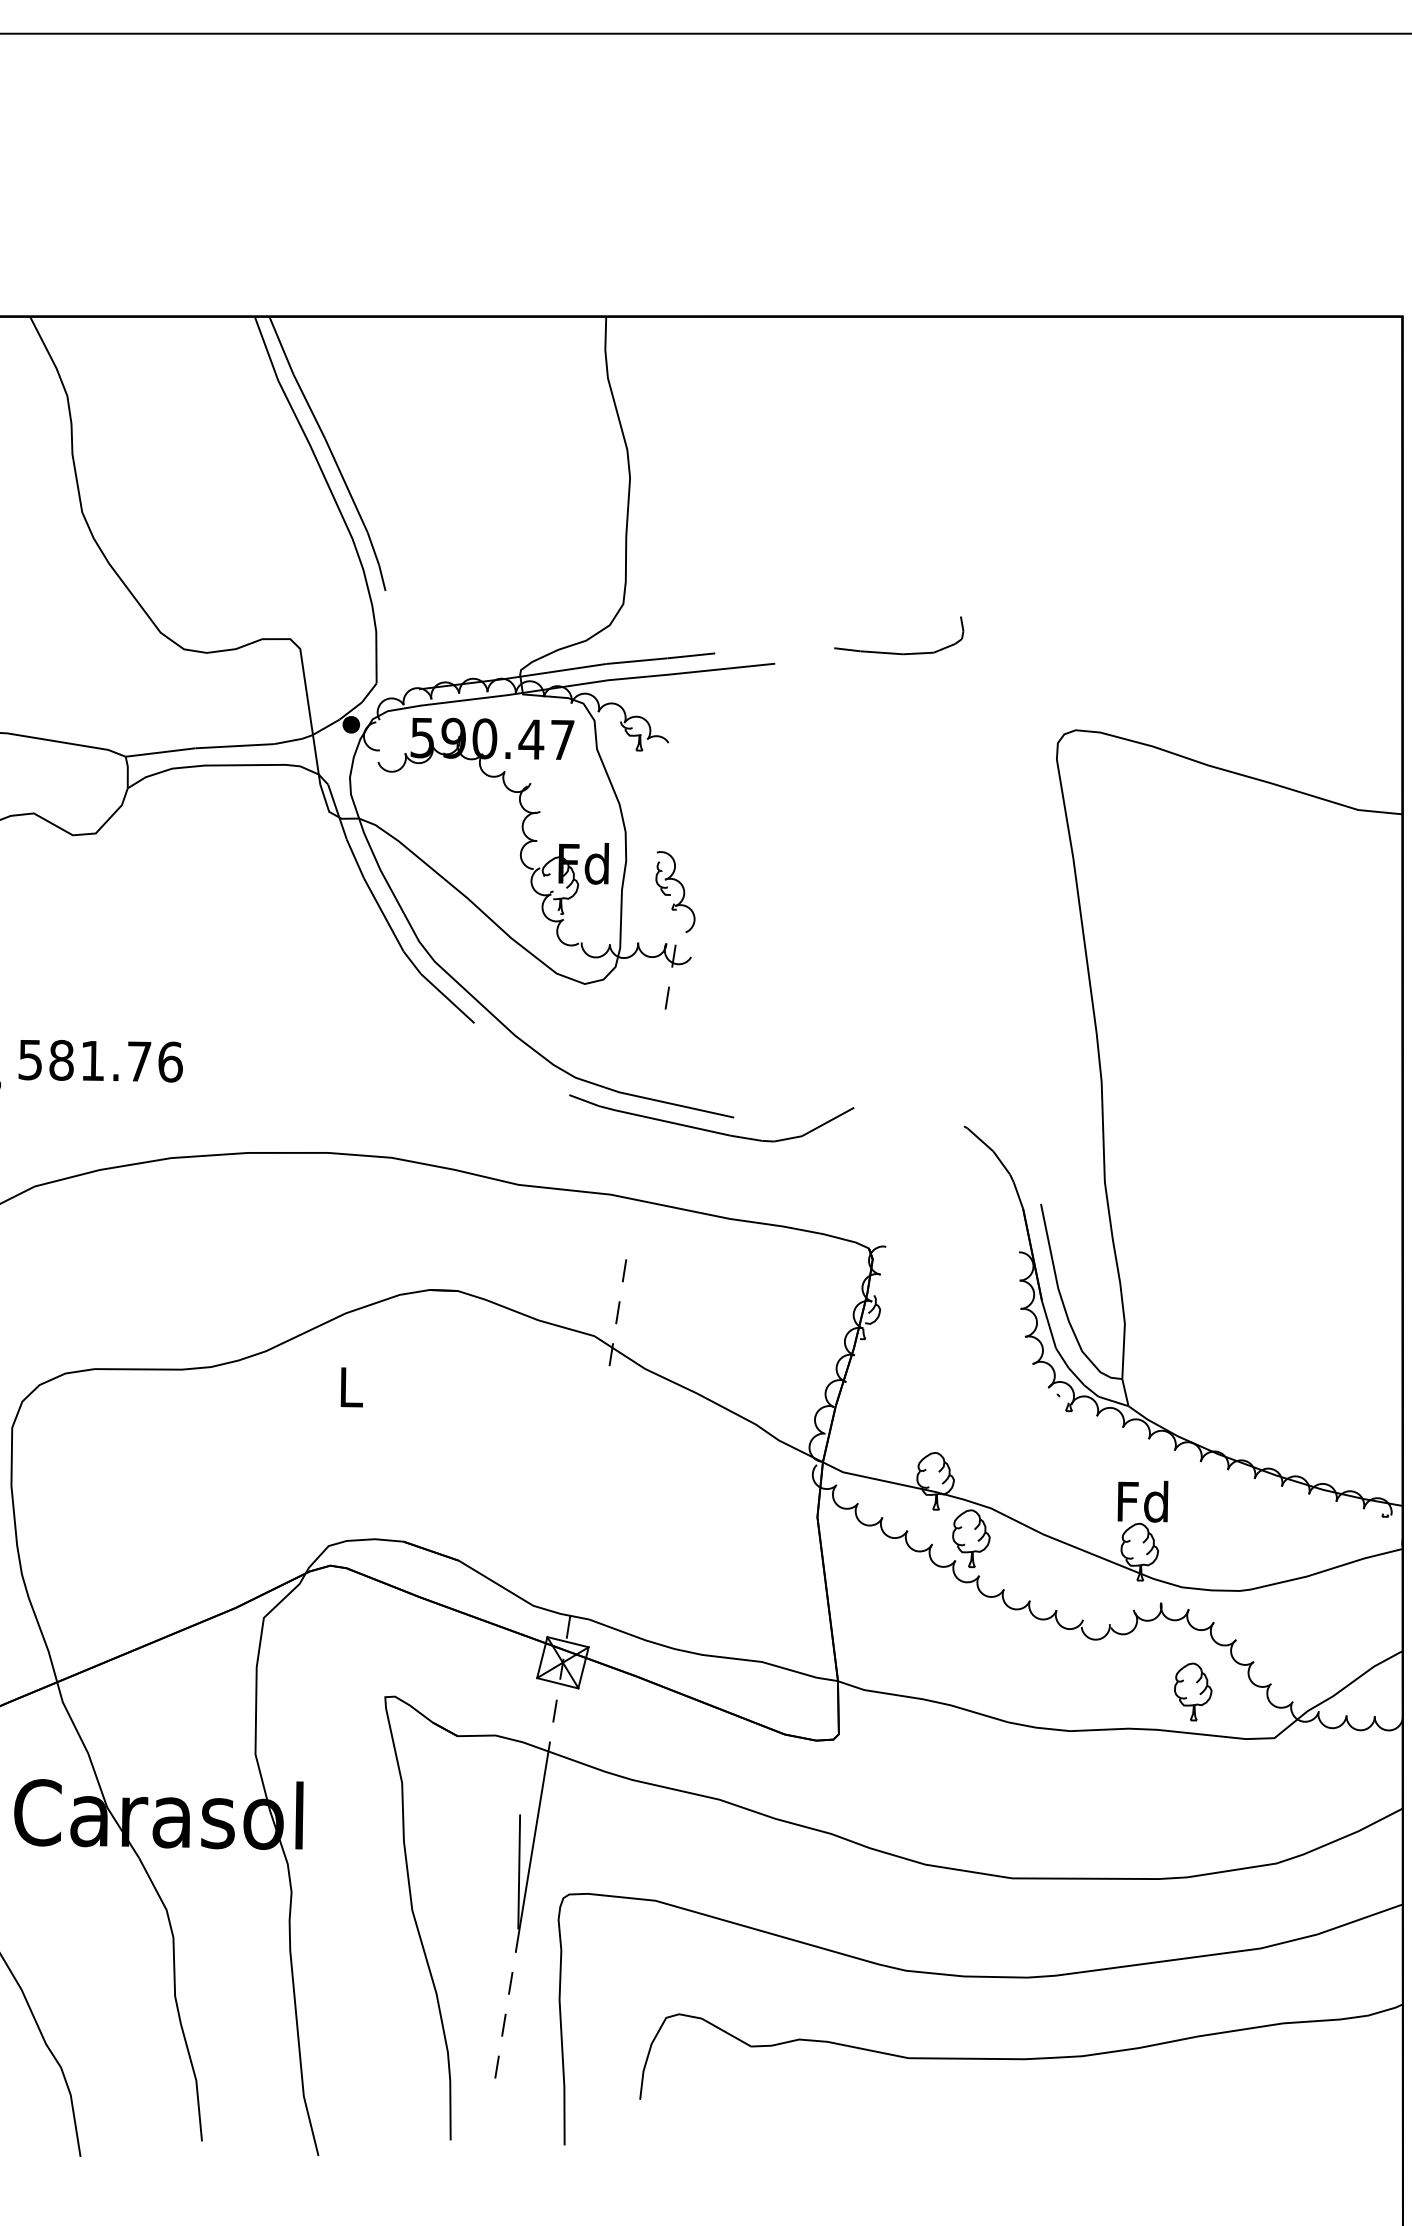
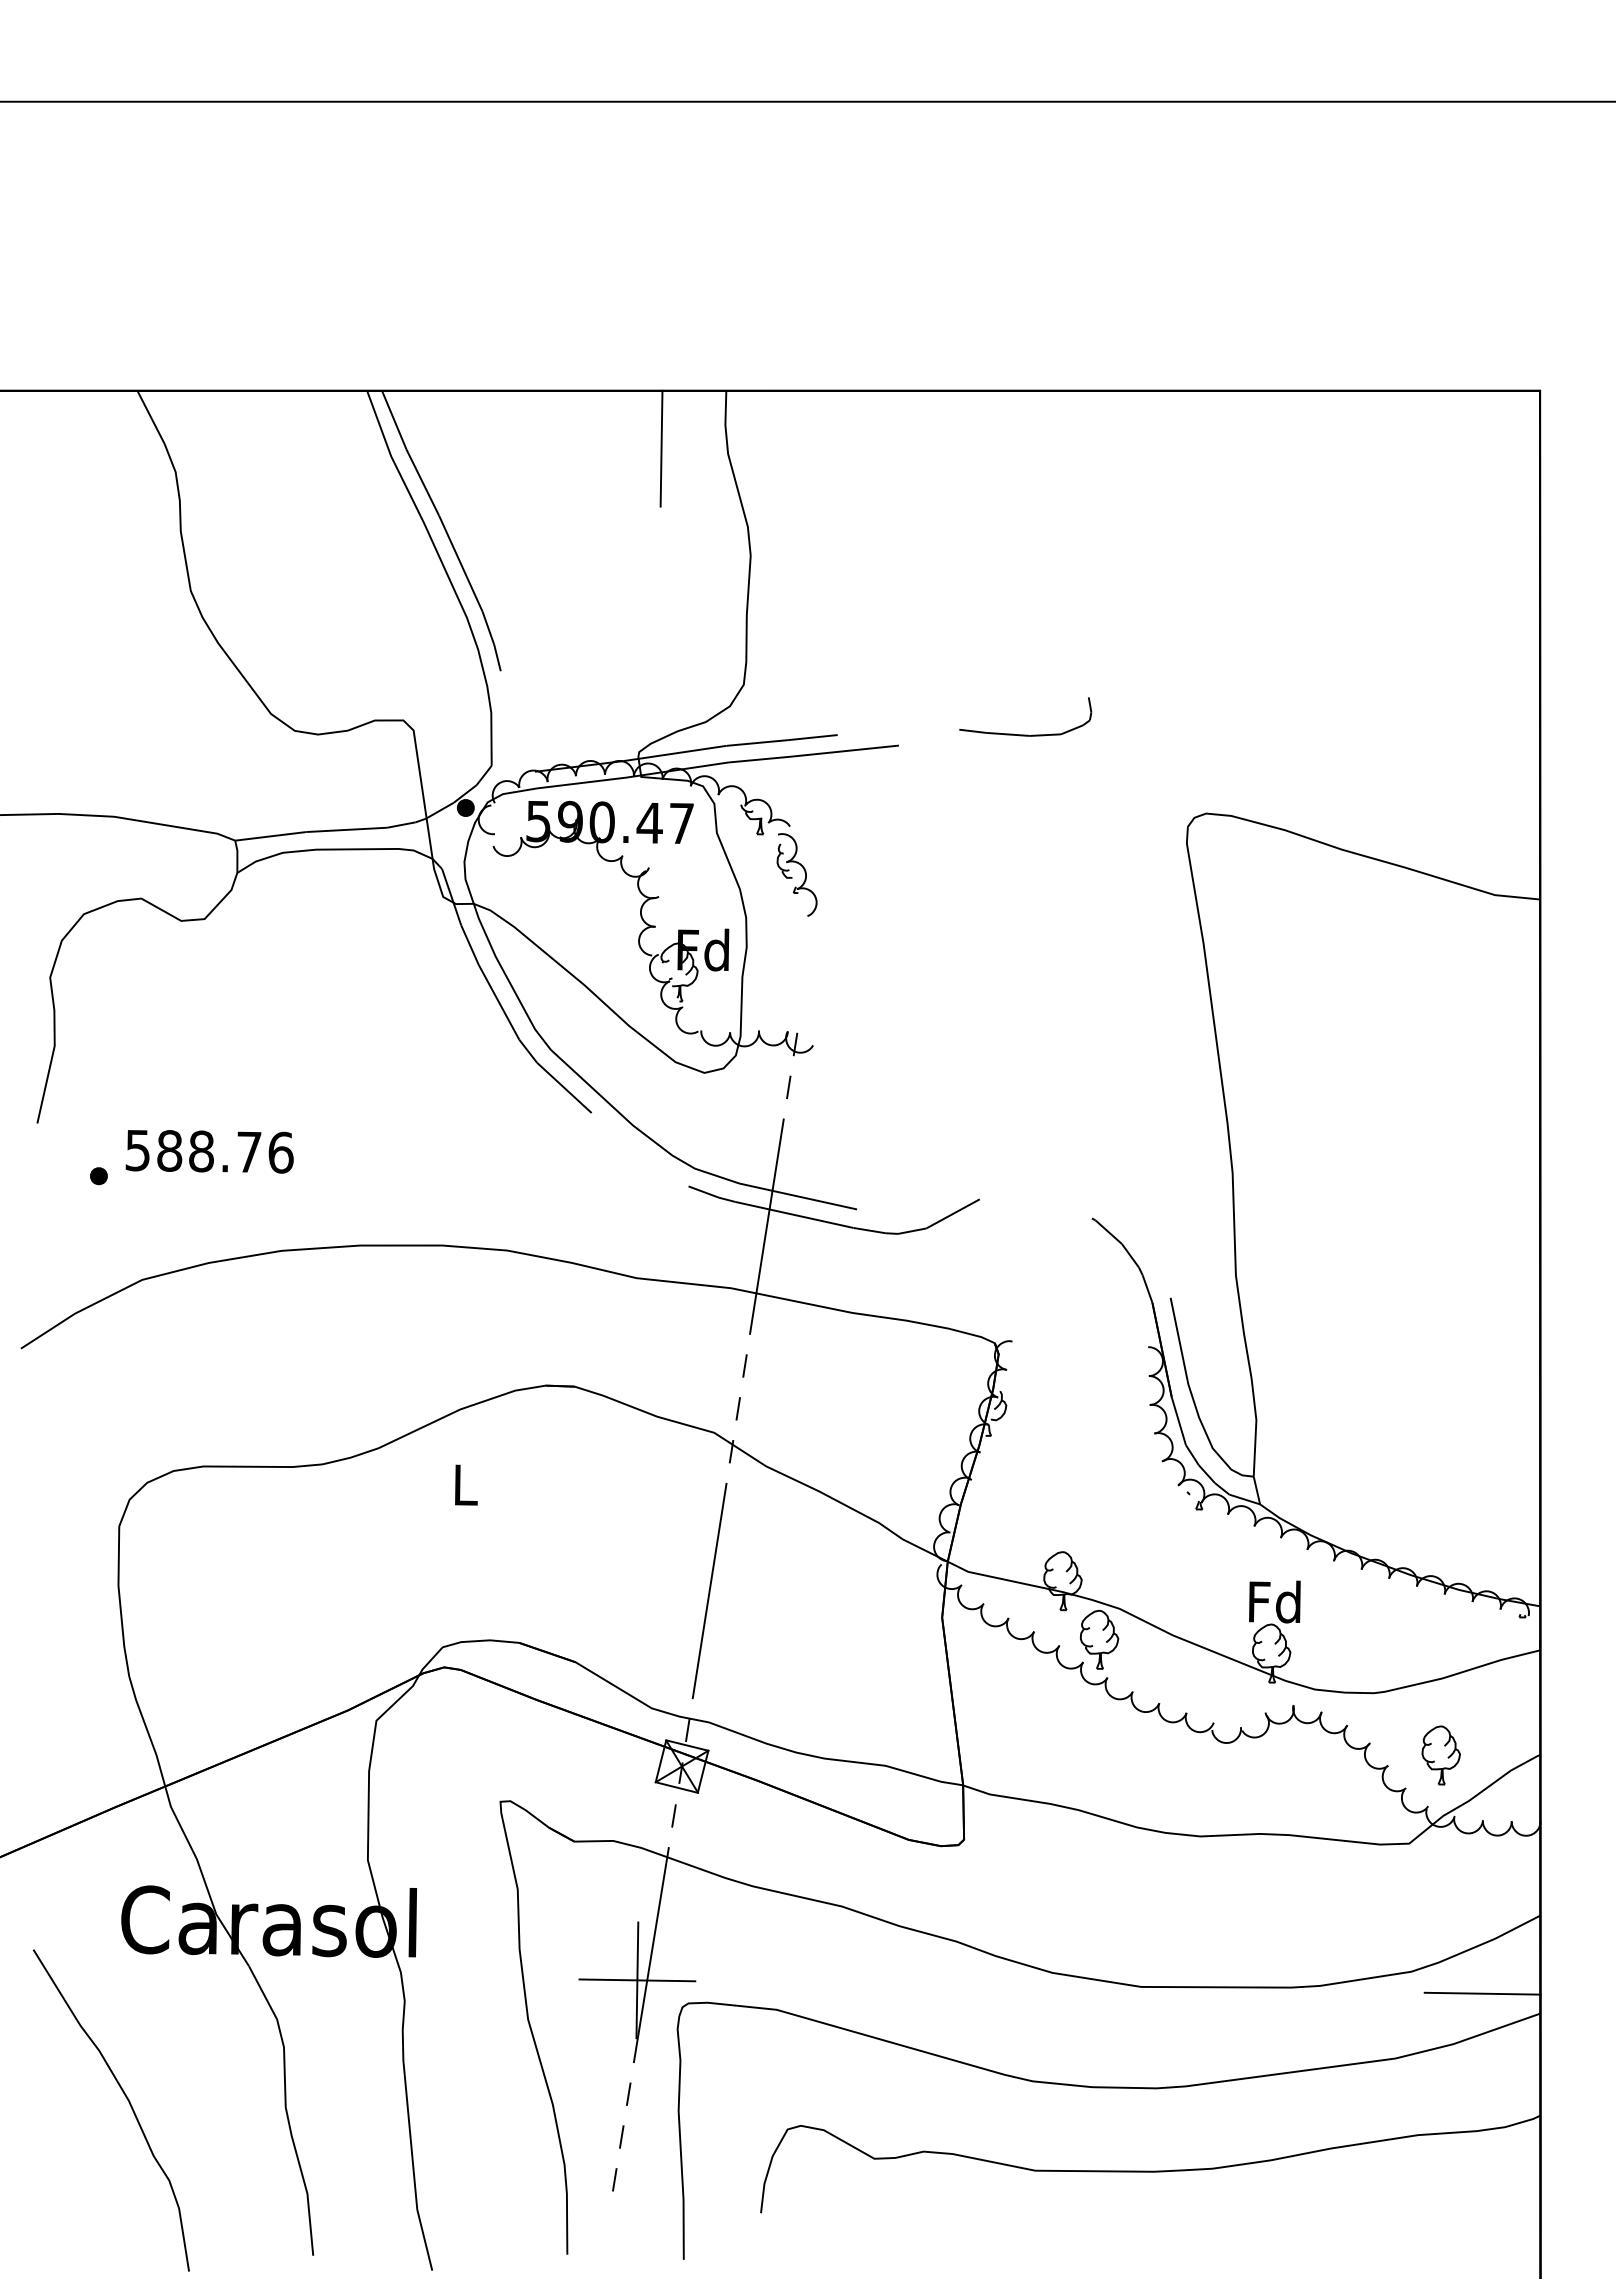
line: (542, 373) -> (661, 448), added
part: (674, 891) -> (796, 874), moved
text: (92, 1060) -> (201, 1151), 581.76 -> 588.76
line: (645, 1134) -> (766, 1226), added
line: (589, 1491) -> (709, 1591), added
part: (1192, 1692) -> (1440, 1755), moved
line: (519, 1872) -> (637, 1980), added
line: (1346, 1884) -> (1482, 1993), added

